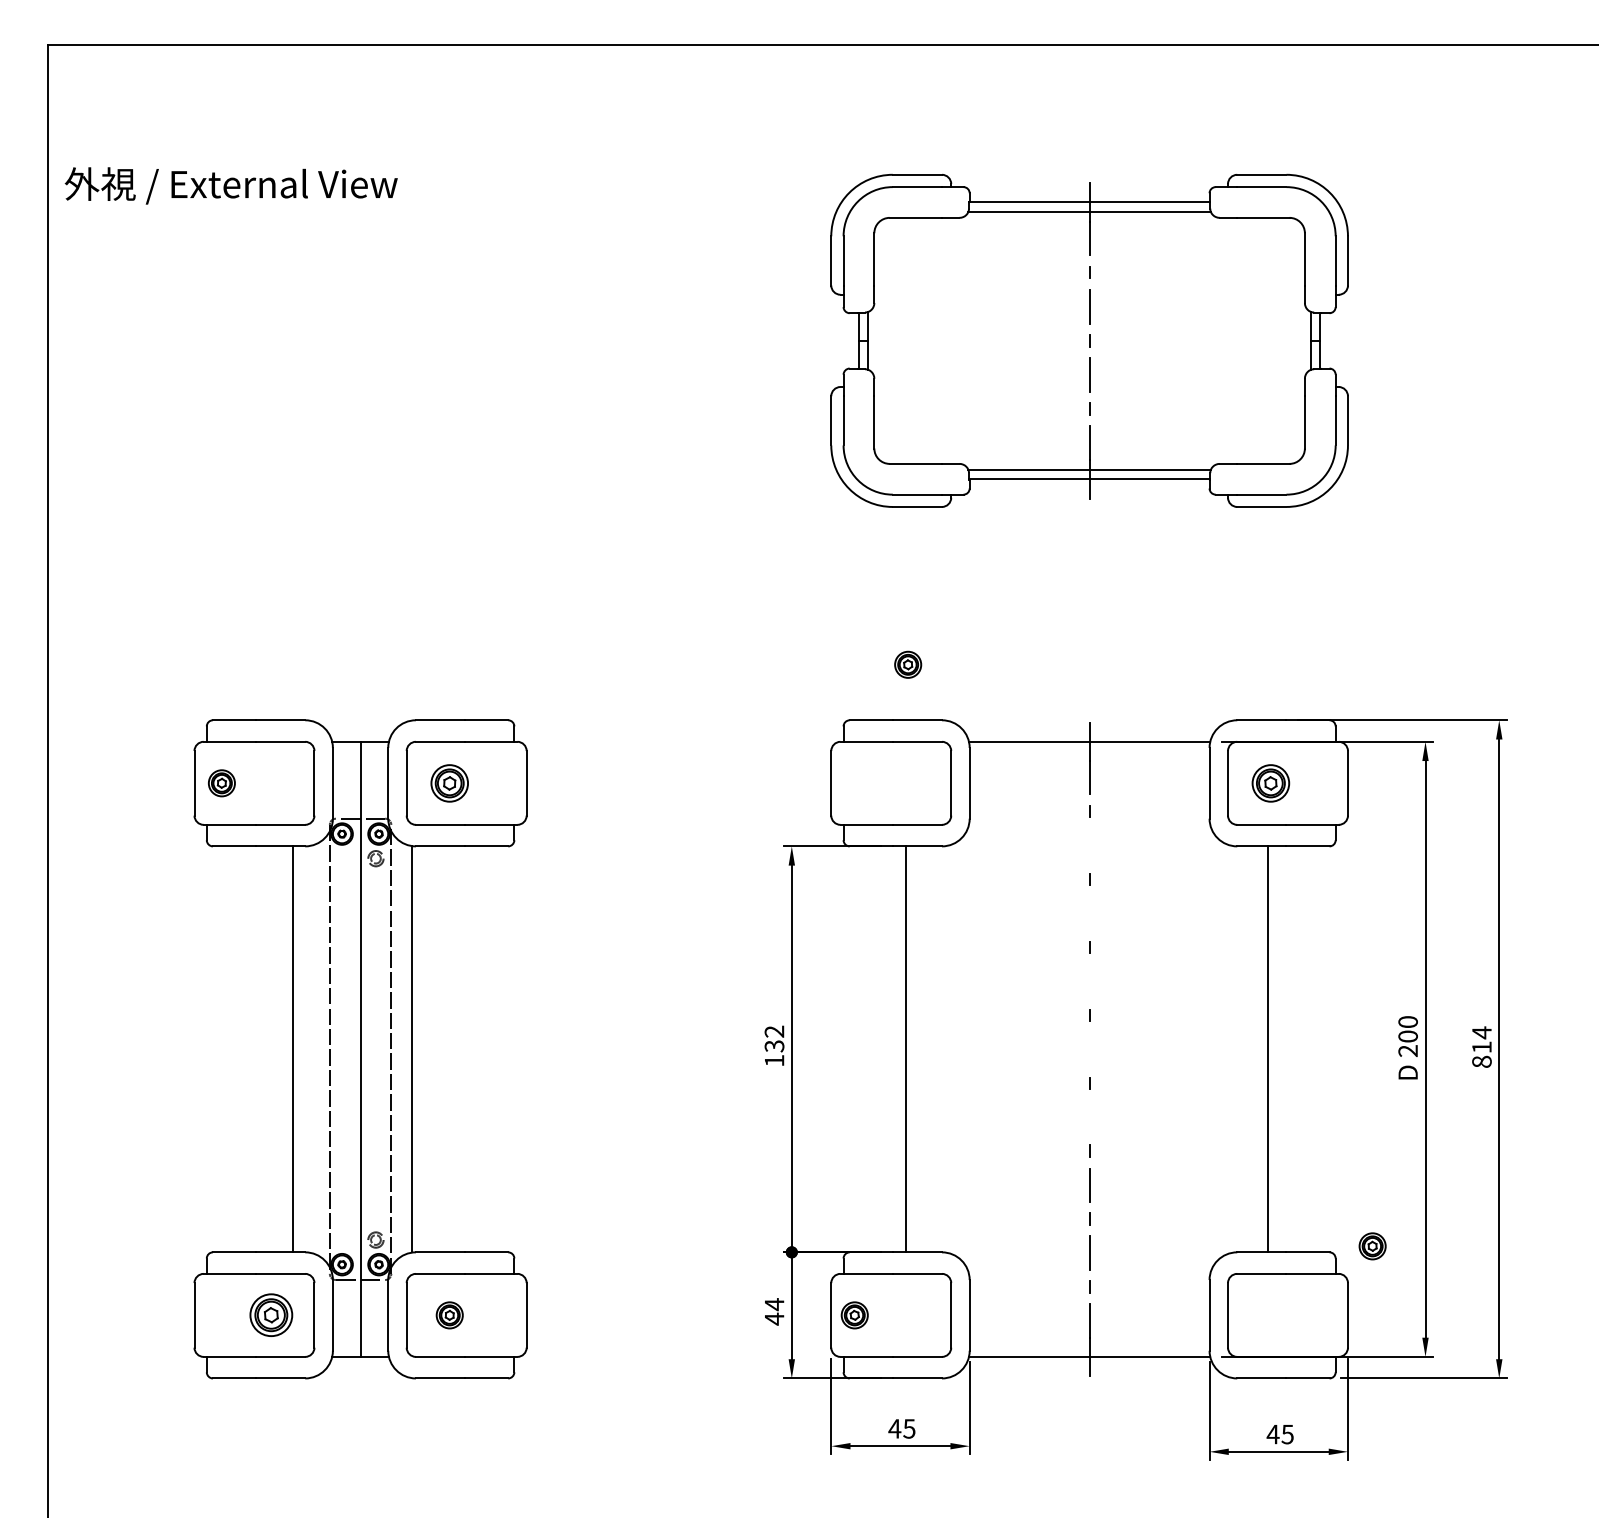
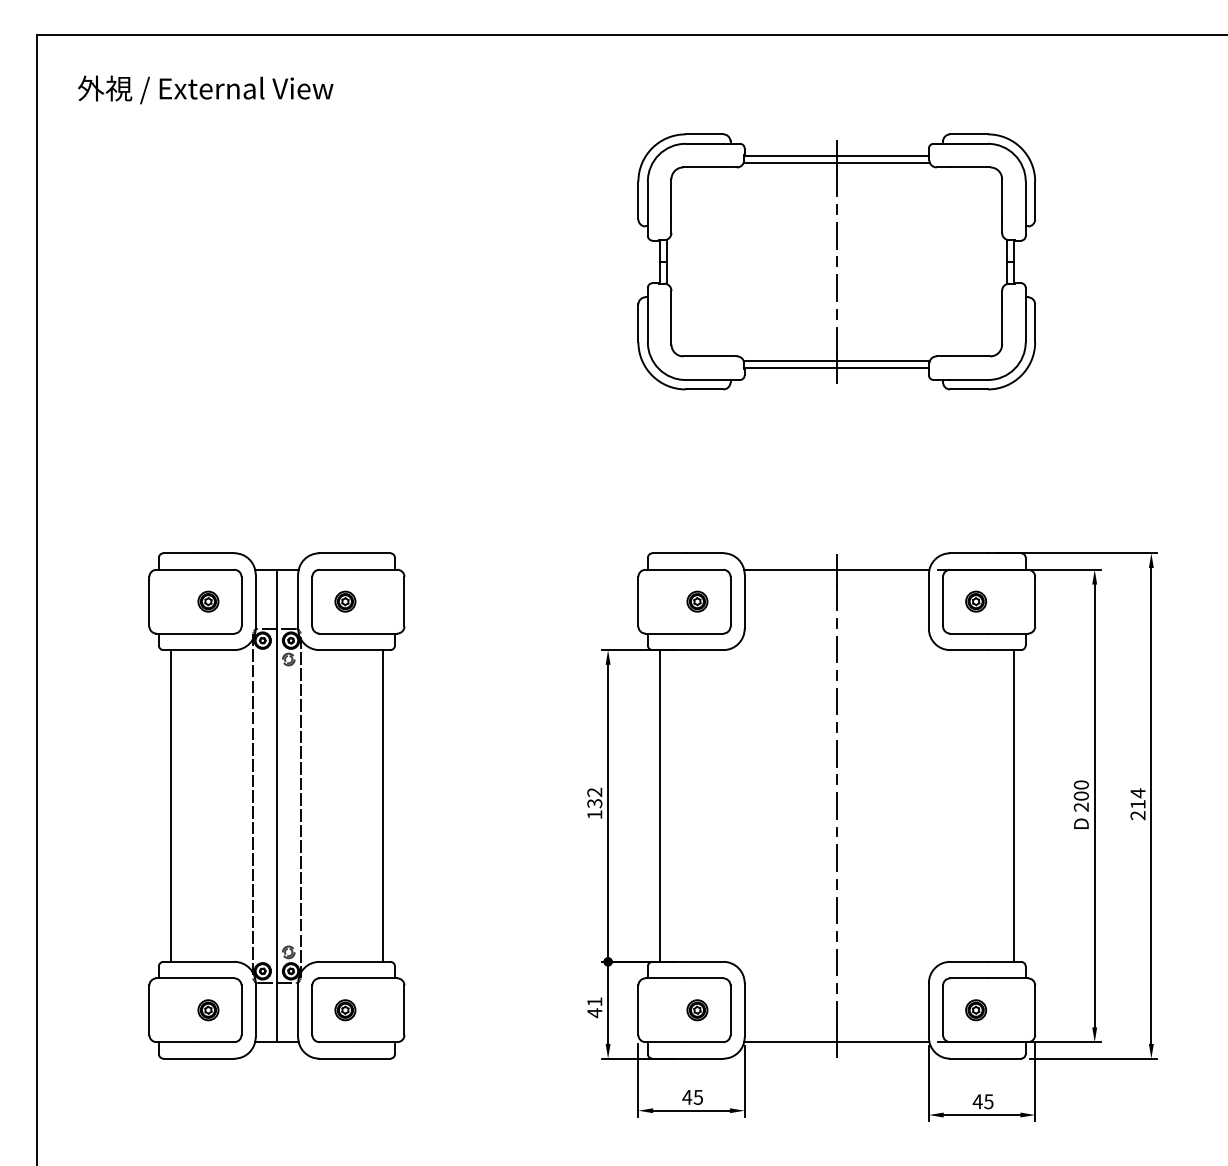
text: (231, 185) -> (205, 89), moved
part: (908, 664) -> (697, 601), moved
part: (221, 783) -> (208, 601), moved
part: (449, 783) -> (345, 601), size x0.71
part: (1271, 783) -> (976, 601), size x0.71
line: (1089, 845) -> (836, 649), added
line: (1089, 913) -> (836, 701), added
line: (1089, 981) -> (836, 753), added
line: (292, 1048) -> (170, 805), moved
line: (412, 1048) -> (383, 805), moved
line: (905, 1048) -> (659, 805), moved
line: (1089, 1048) -> (836, 805), added
line: (1267, 1048) -> (1013, 805), moved
text: (1481, 1061) -> (1137, 815), 814 -> 214
line: (1089, 1116) -> (836, 857), added
part: (1373, 1246) -> (976, 1010), moved
text: (774, 1305) -> (594, 1002), 44 -> 41
part: (271, 1315) -> (208, 1010), size x0.62
part: (854, 1315) -> (697, 1010), moved

